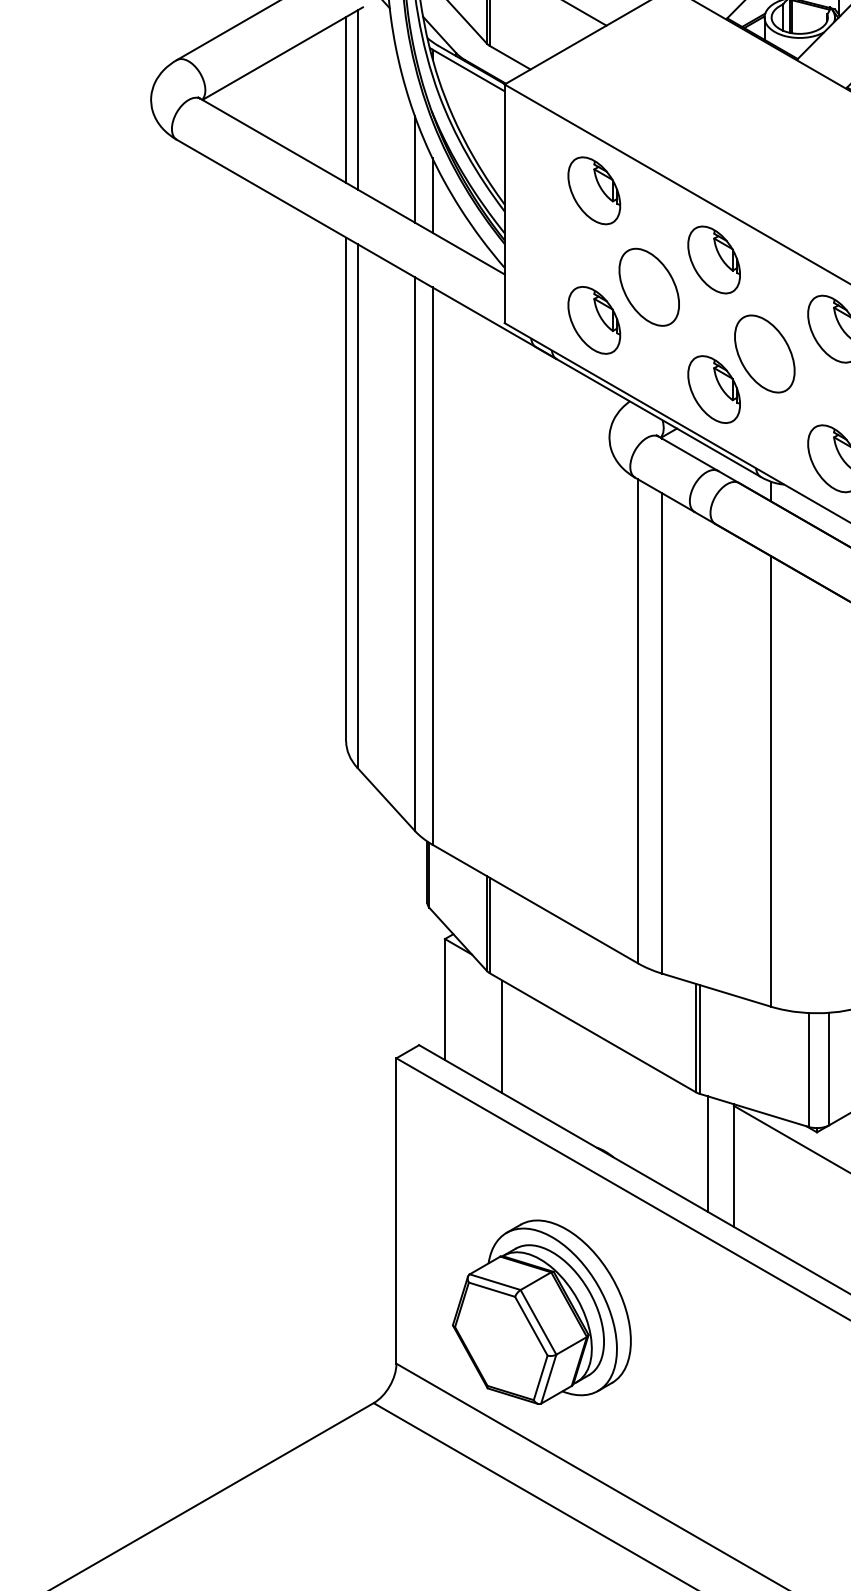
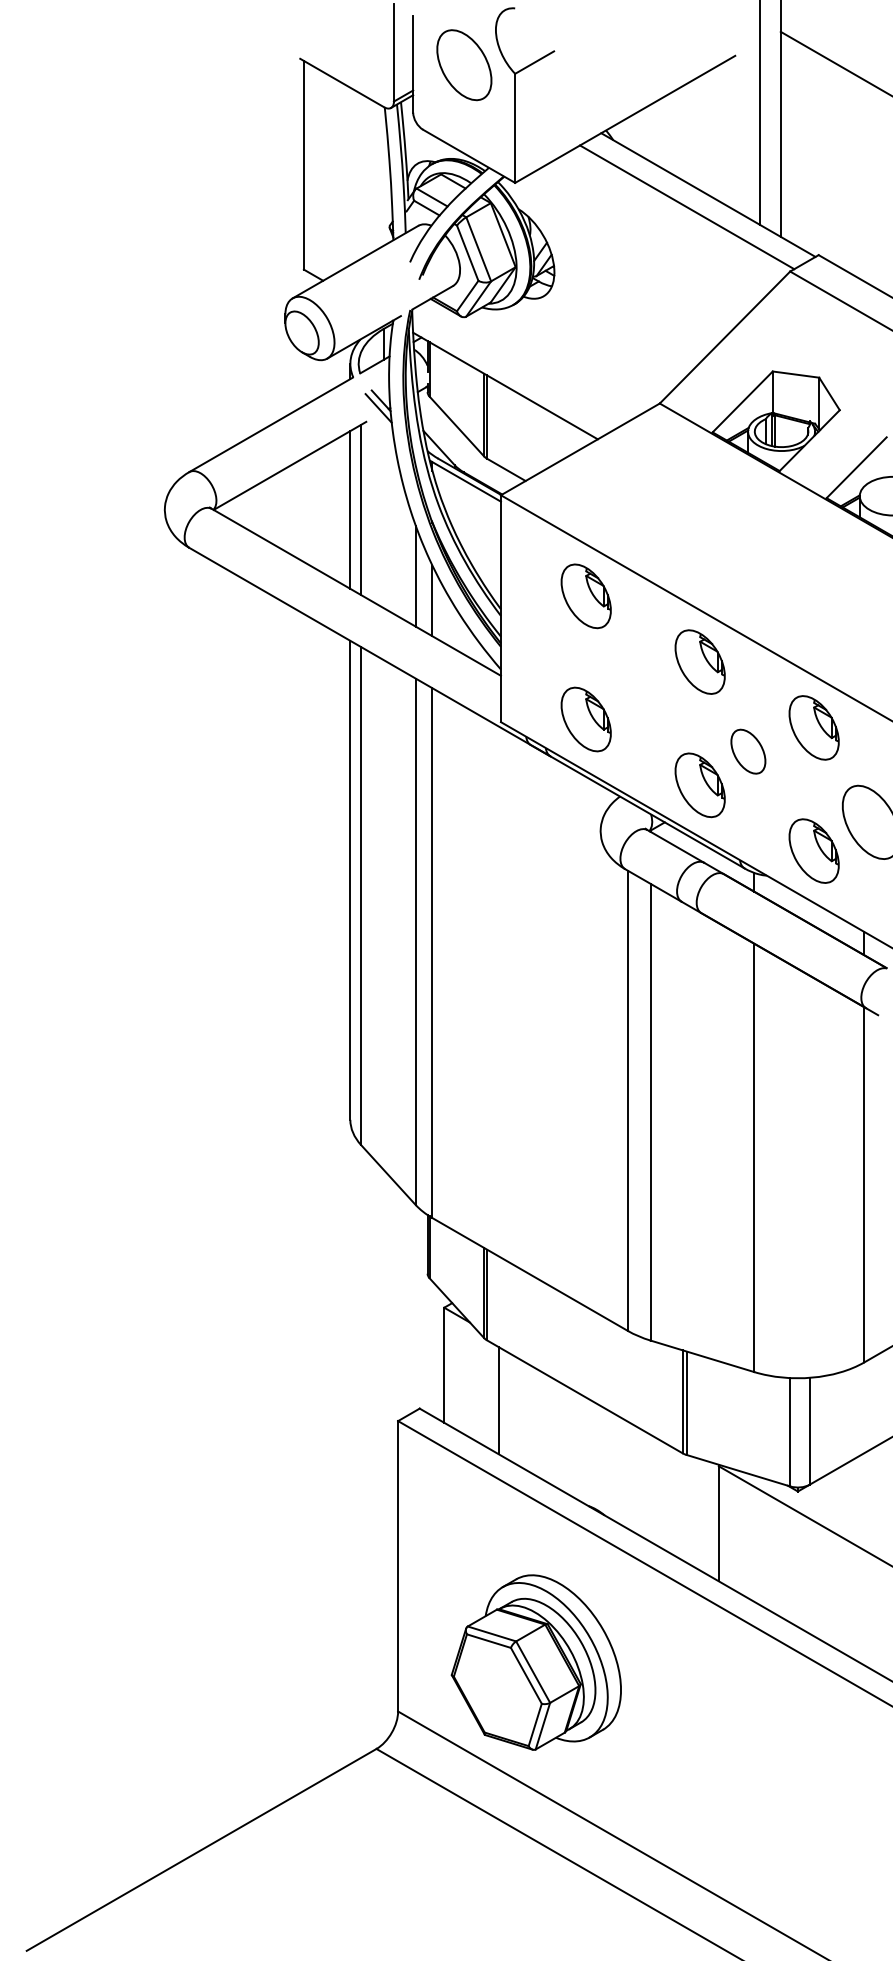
part: (649, 286) -> (638, 687), removed
part: (764, 354) -> (748, 751), size x0.6
line: (708, 1154) -> (694, 1512), removed

